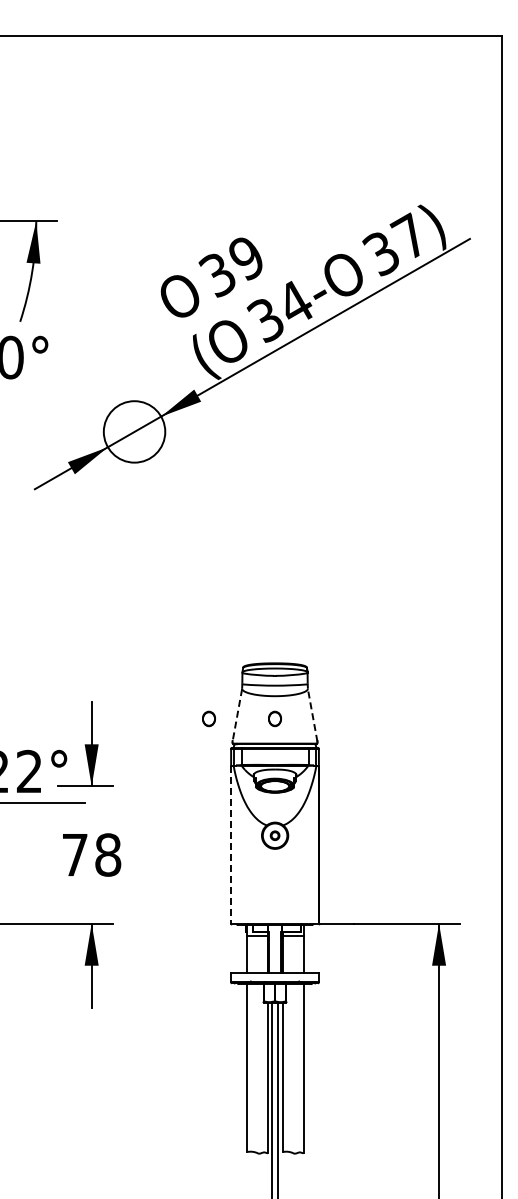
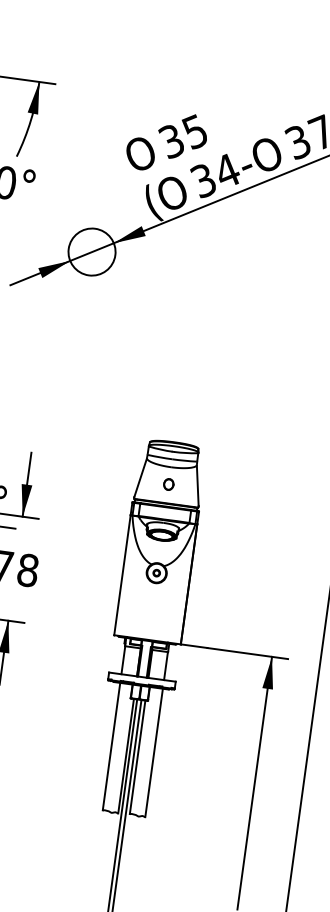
text: (245, 258) -> (194, 132), 39 -> 35
line: (237, 715) -> (140, 478), dashed -> solid
line: (312, 715) -> (197, 485), dashed -> solid
part: (208, 718) -> (118, 477), removed
line: (231, 845) -> (122, 576), dashed -> solid

